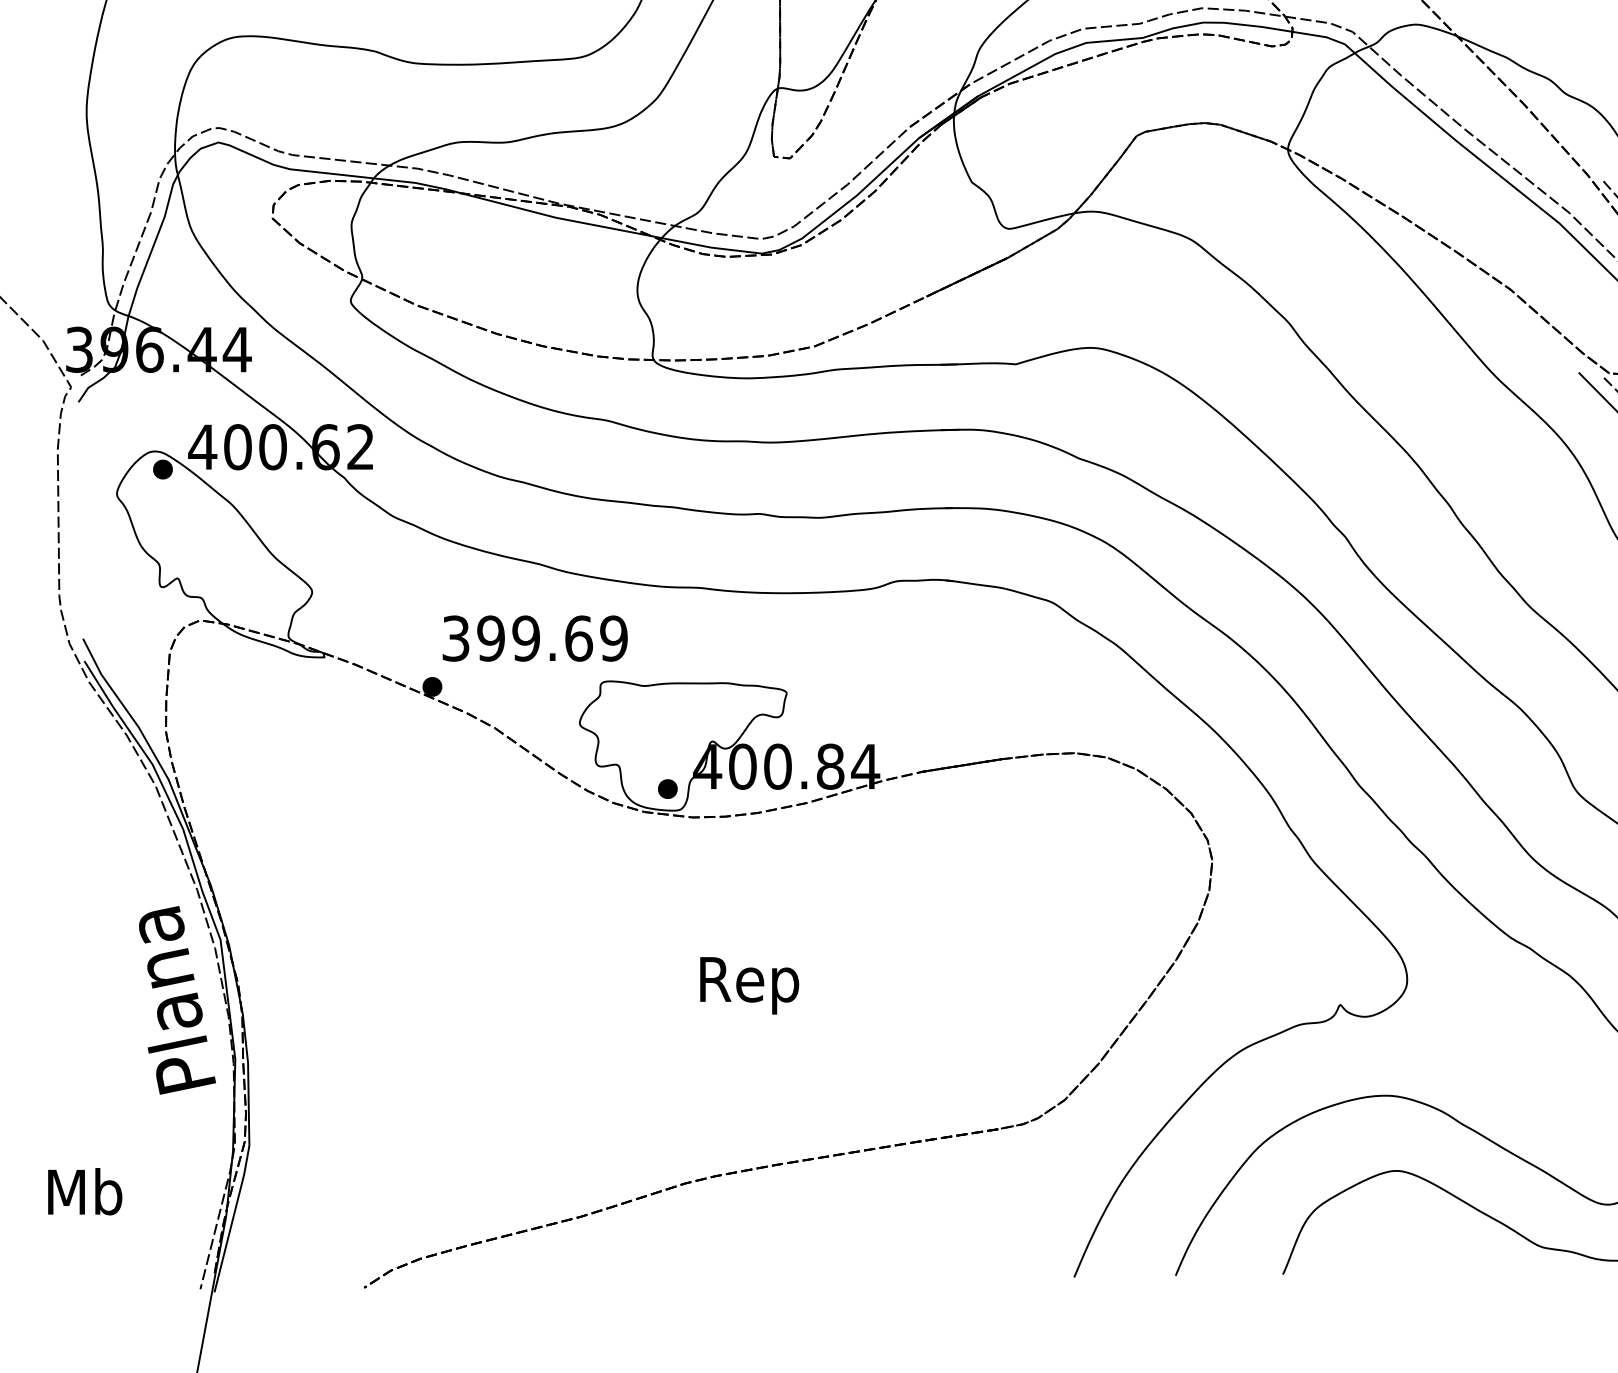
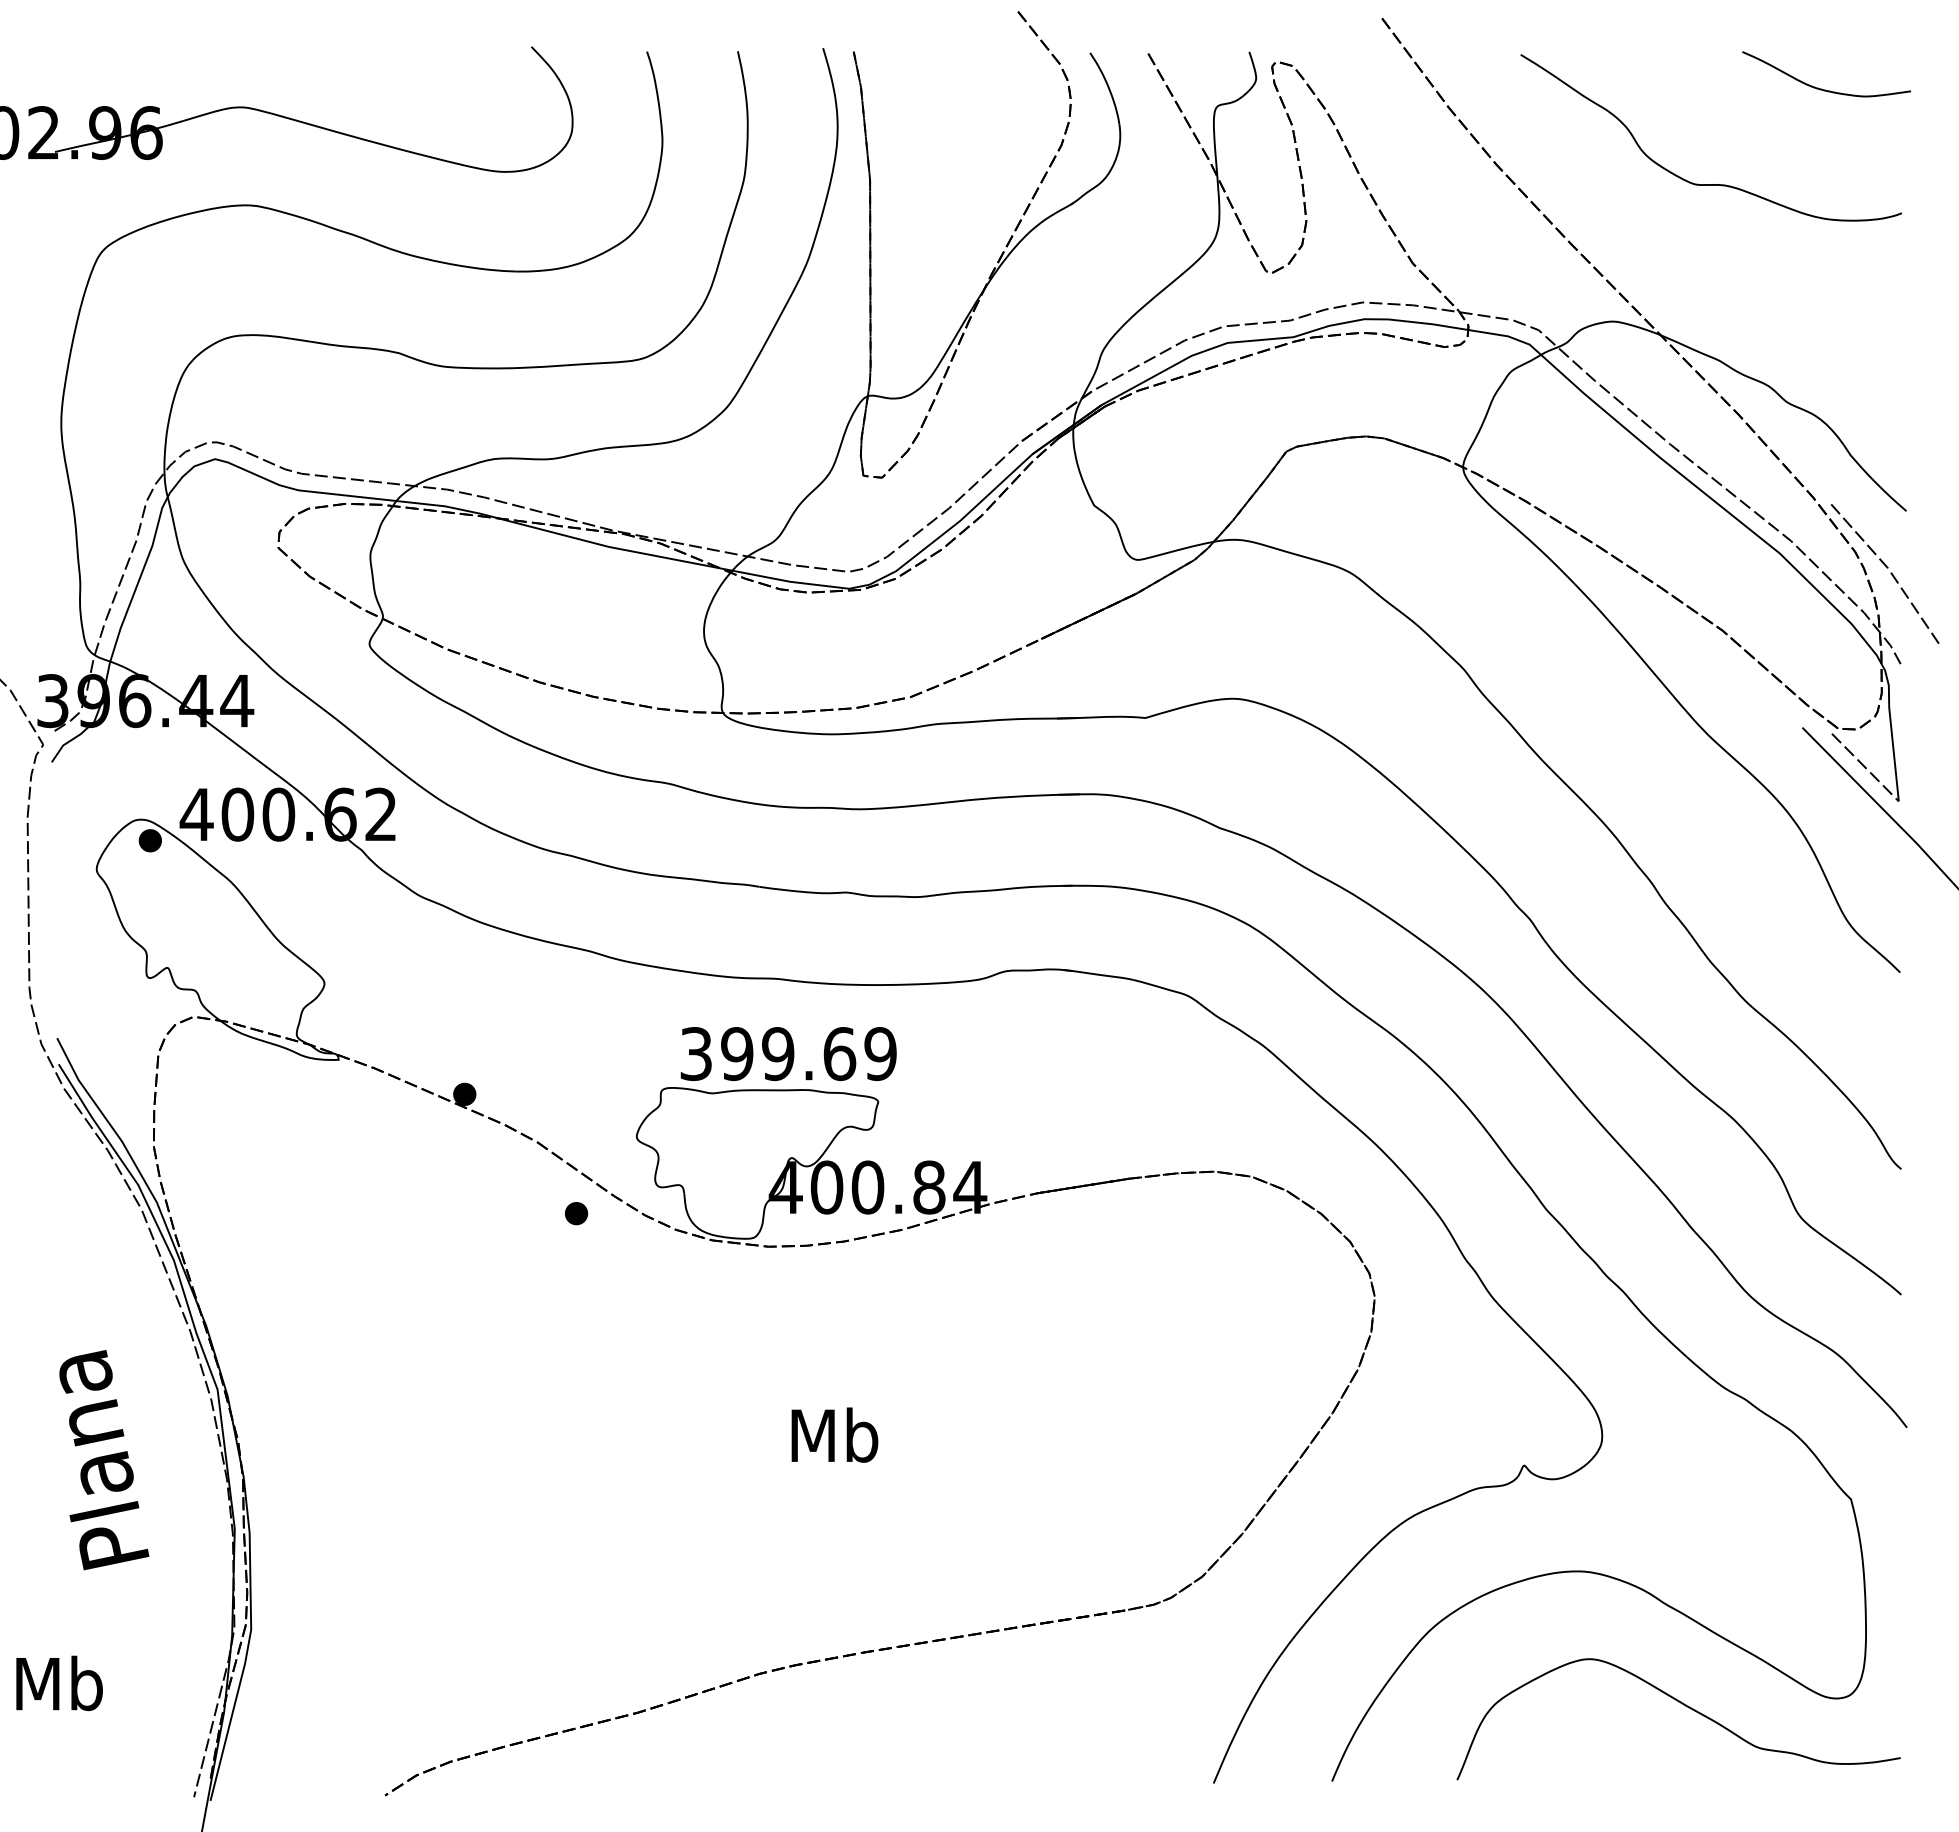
text: (535, 639) -> (788, 1054), moved
part: (667, 788) -> (576, 1213), moved
text: (749, 984) -> (834, 1441), Rep -> Mb
text: (177, 1000) -> (104, 1460), moved

